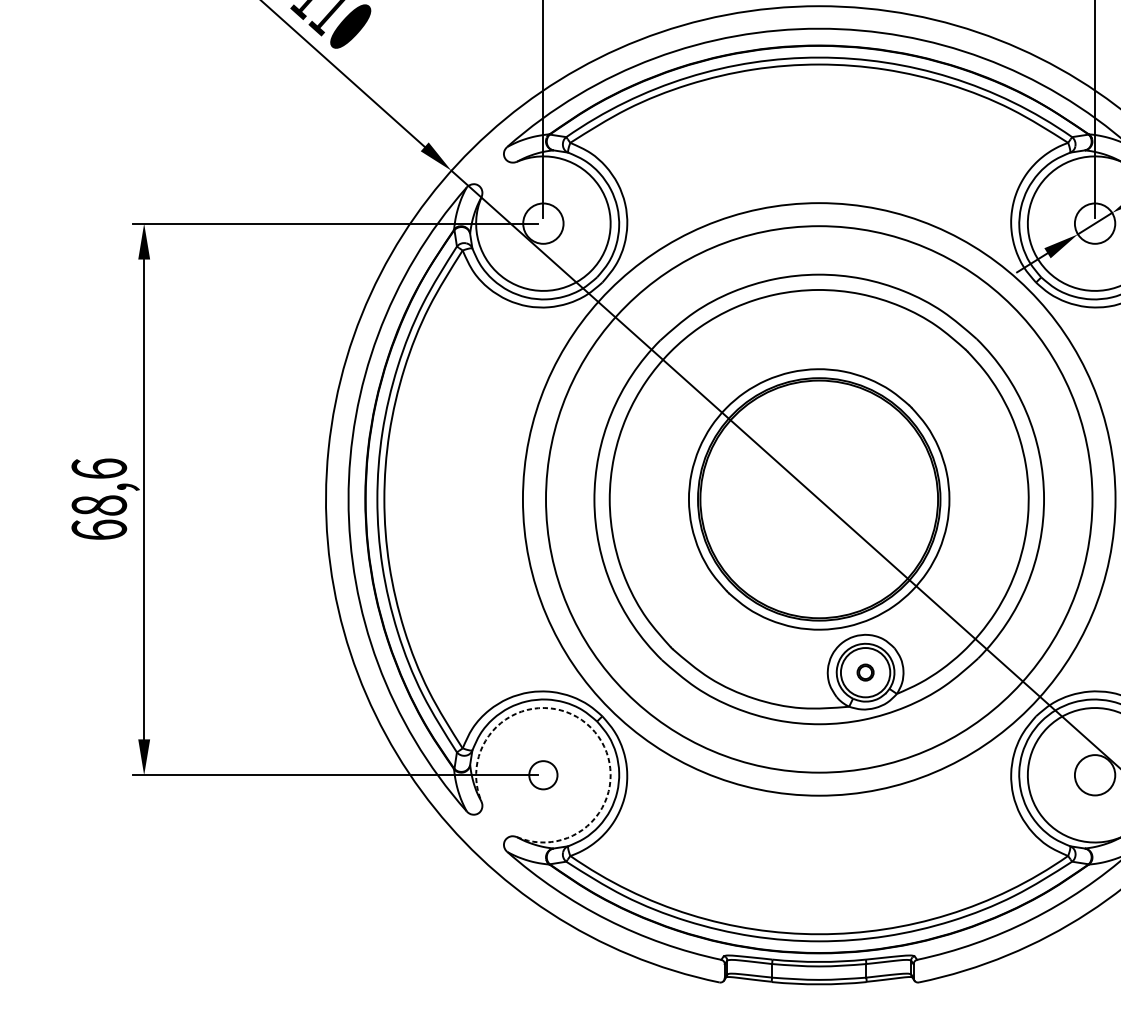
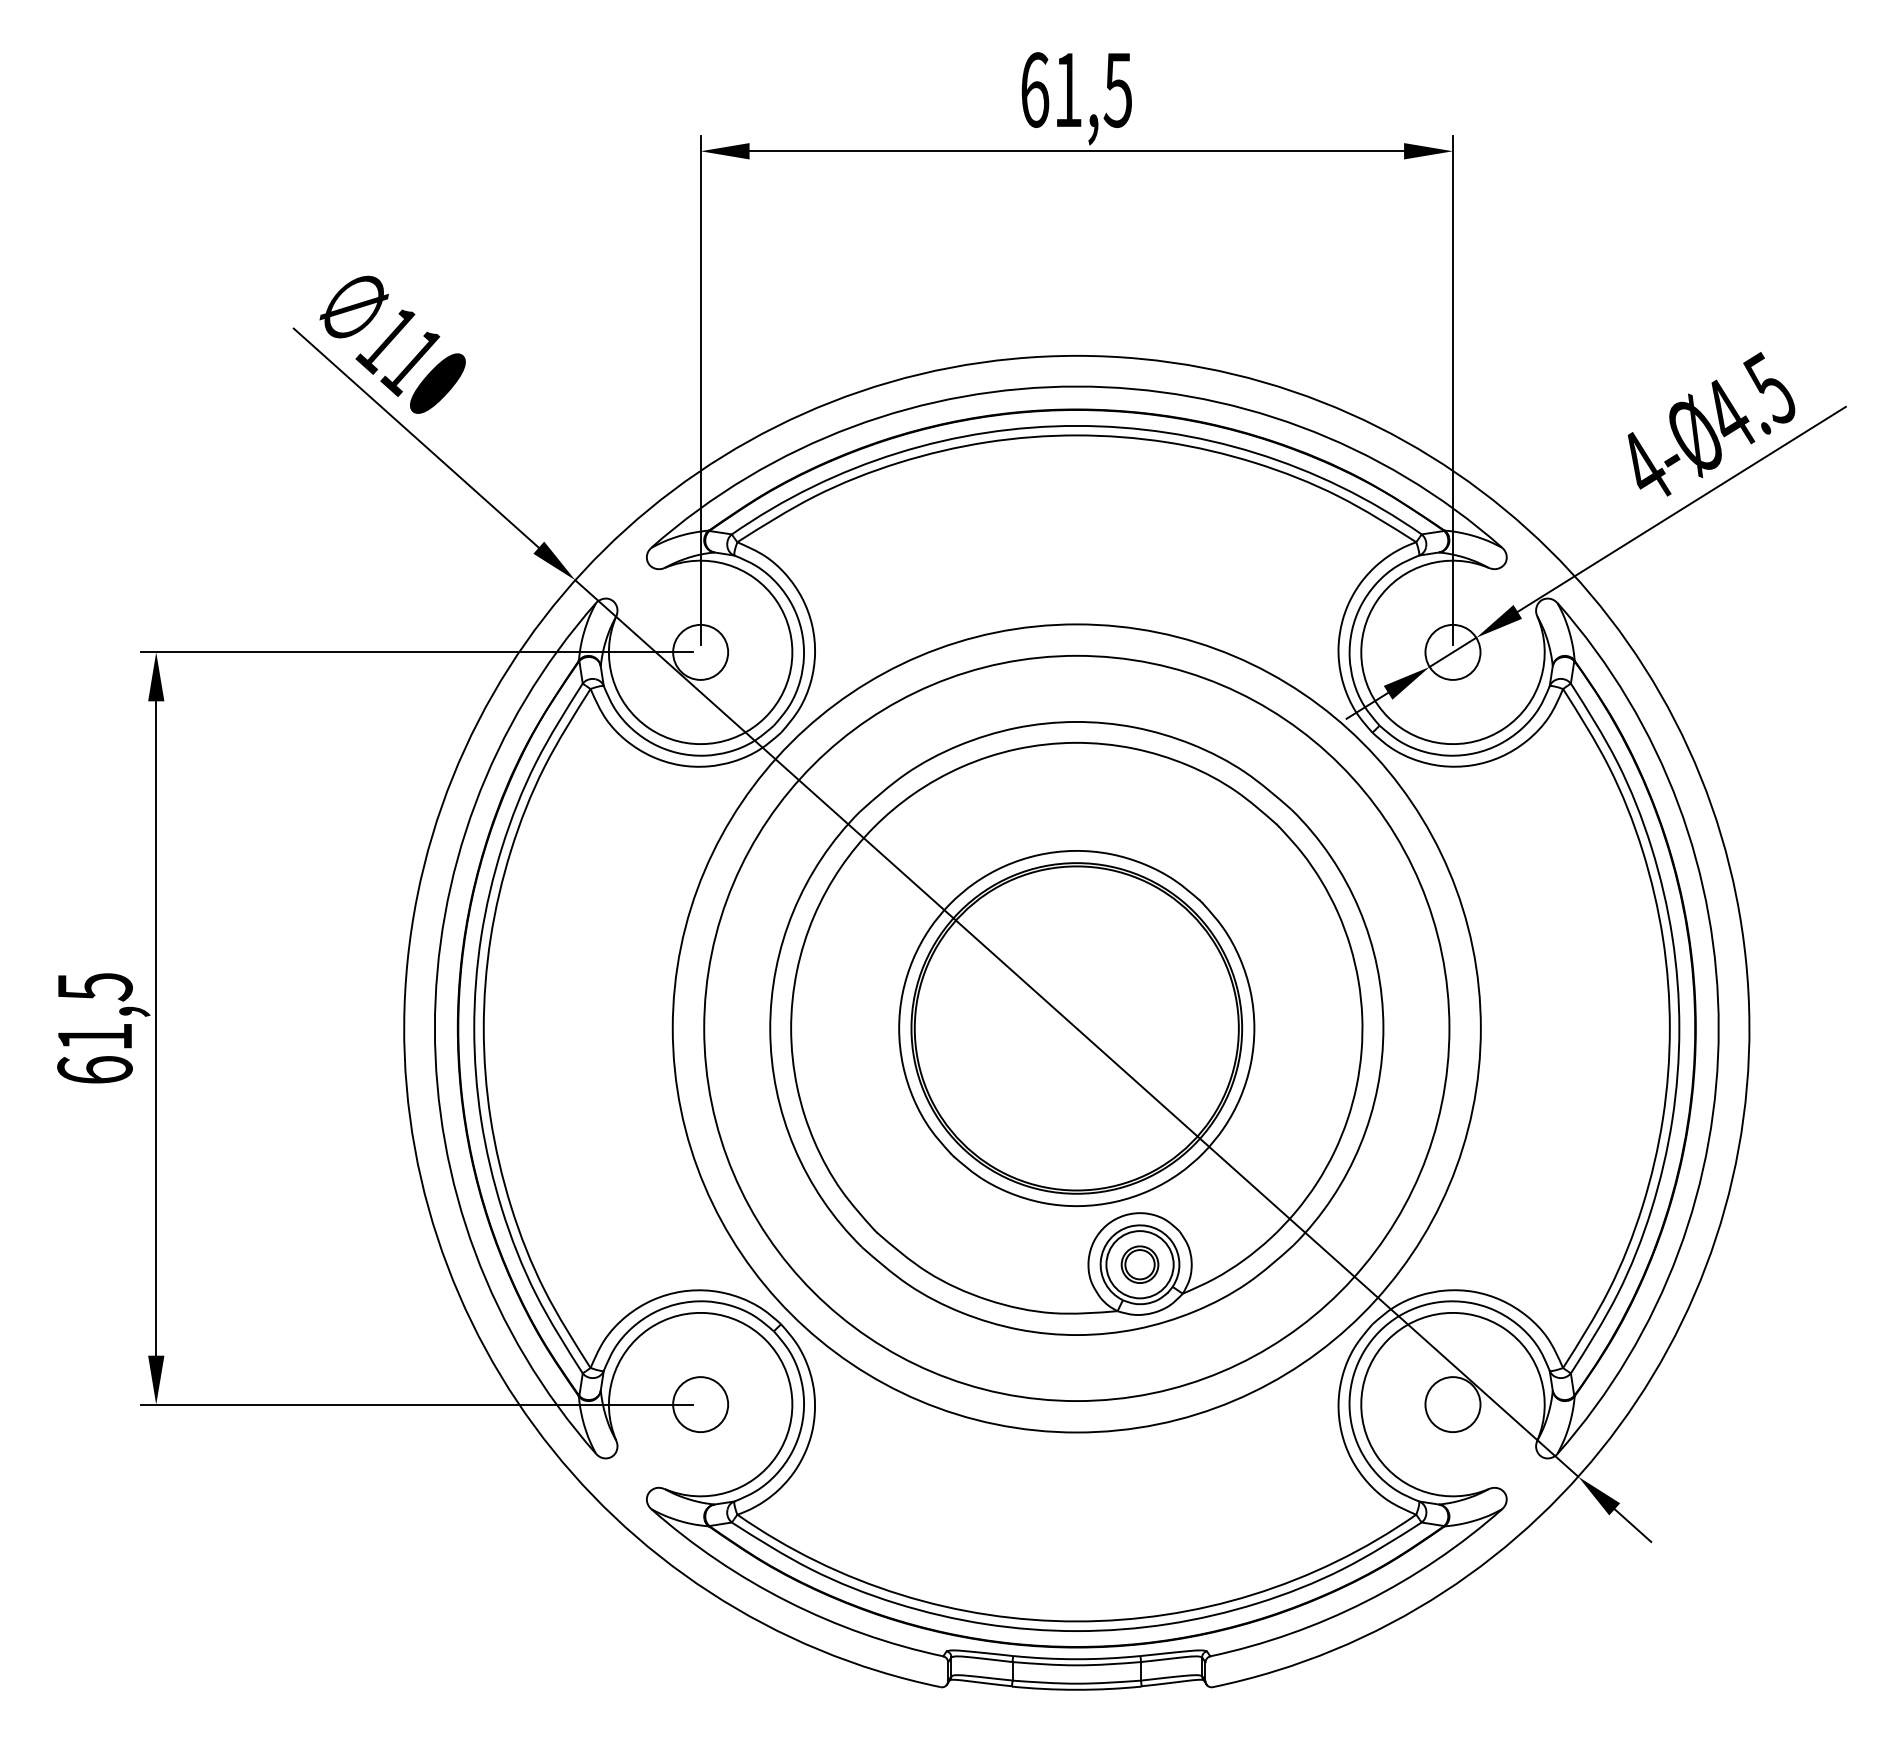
text: (98, 486) -> (94, 1011), 68,6 -> 61,5
part: (865, 672) -> (1139, 1264), size x1.67
arc: (590, 727) -> (765, 1339), dashed -> solid
circle: (543, 775) -> (700, 1404), size x1.43

